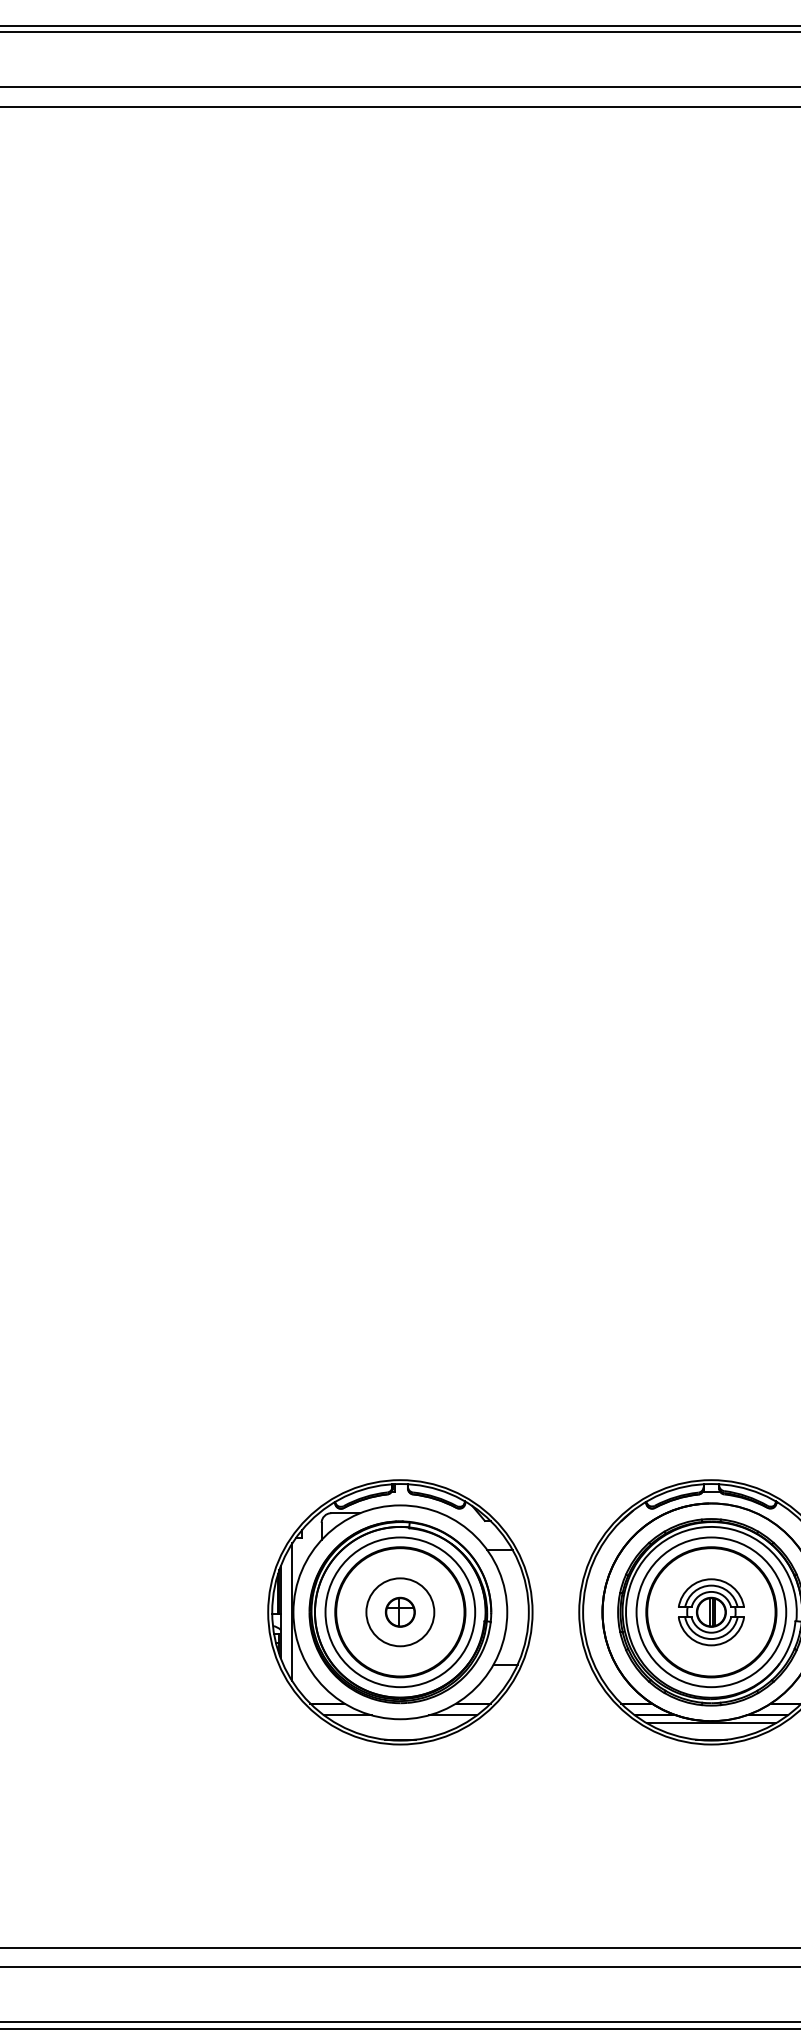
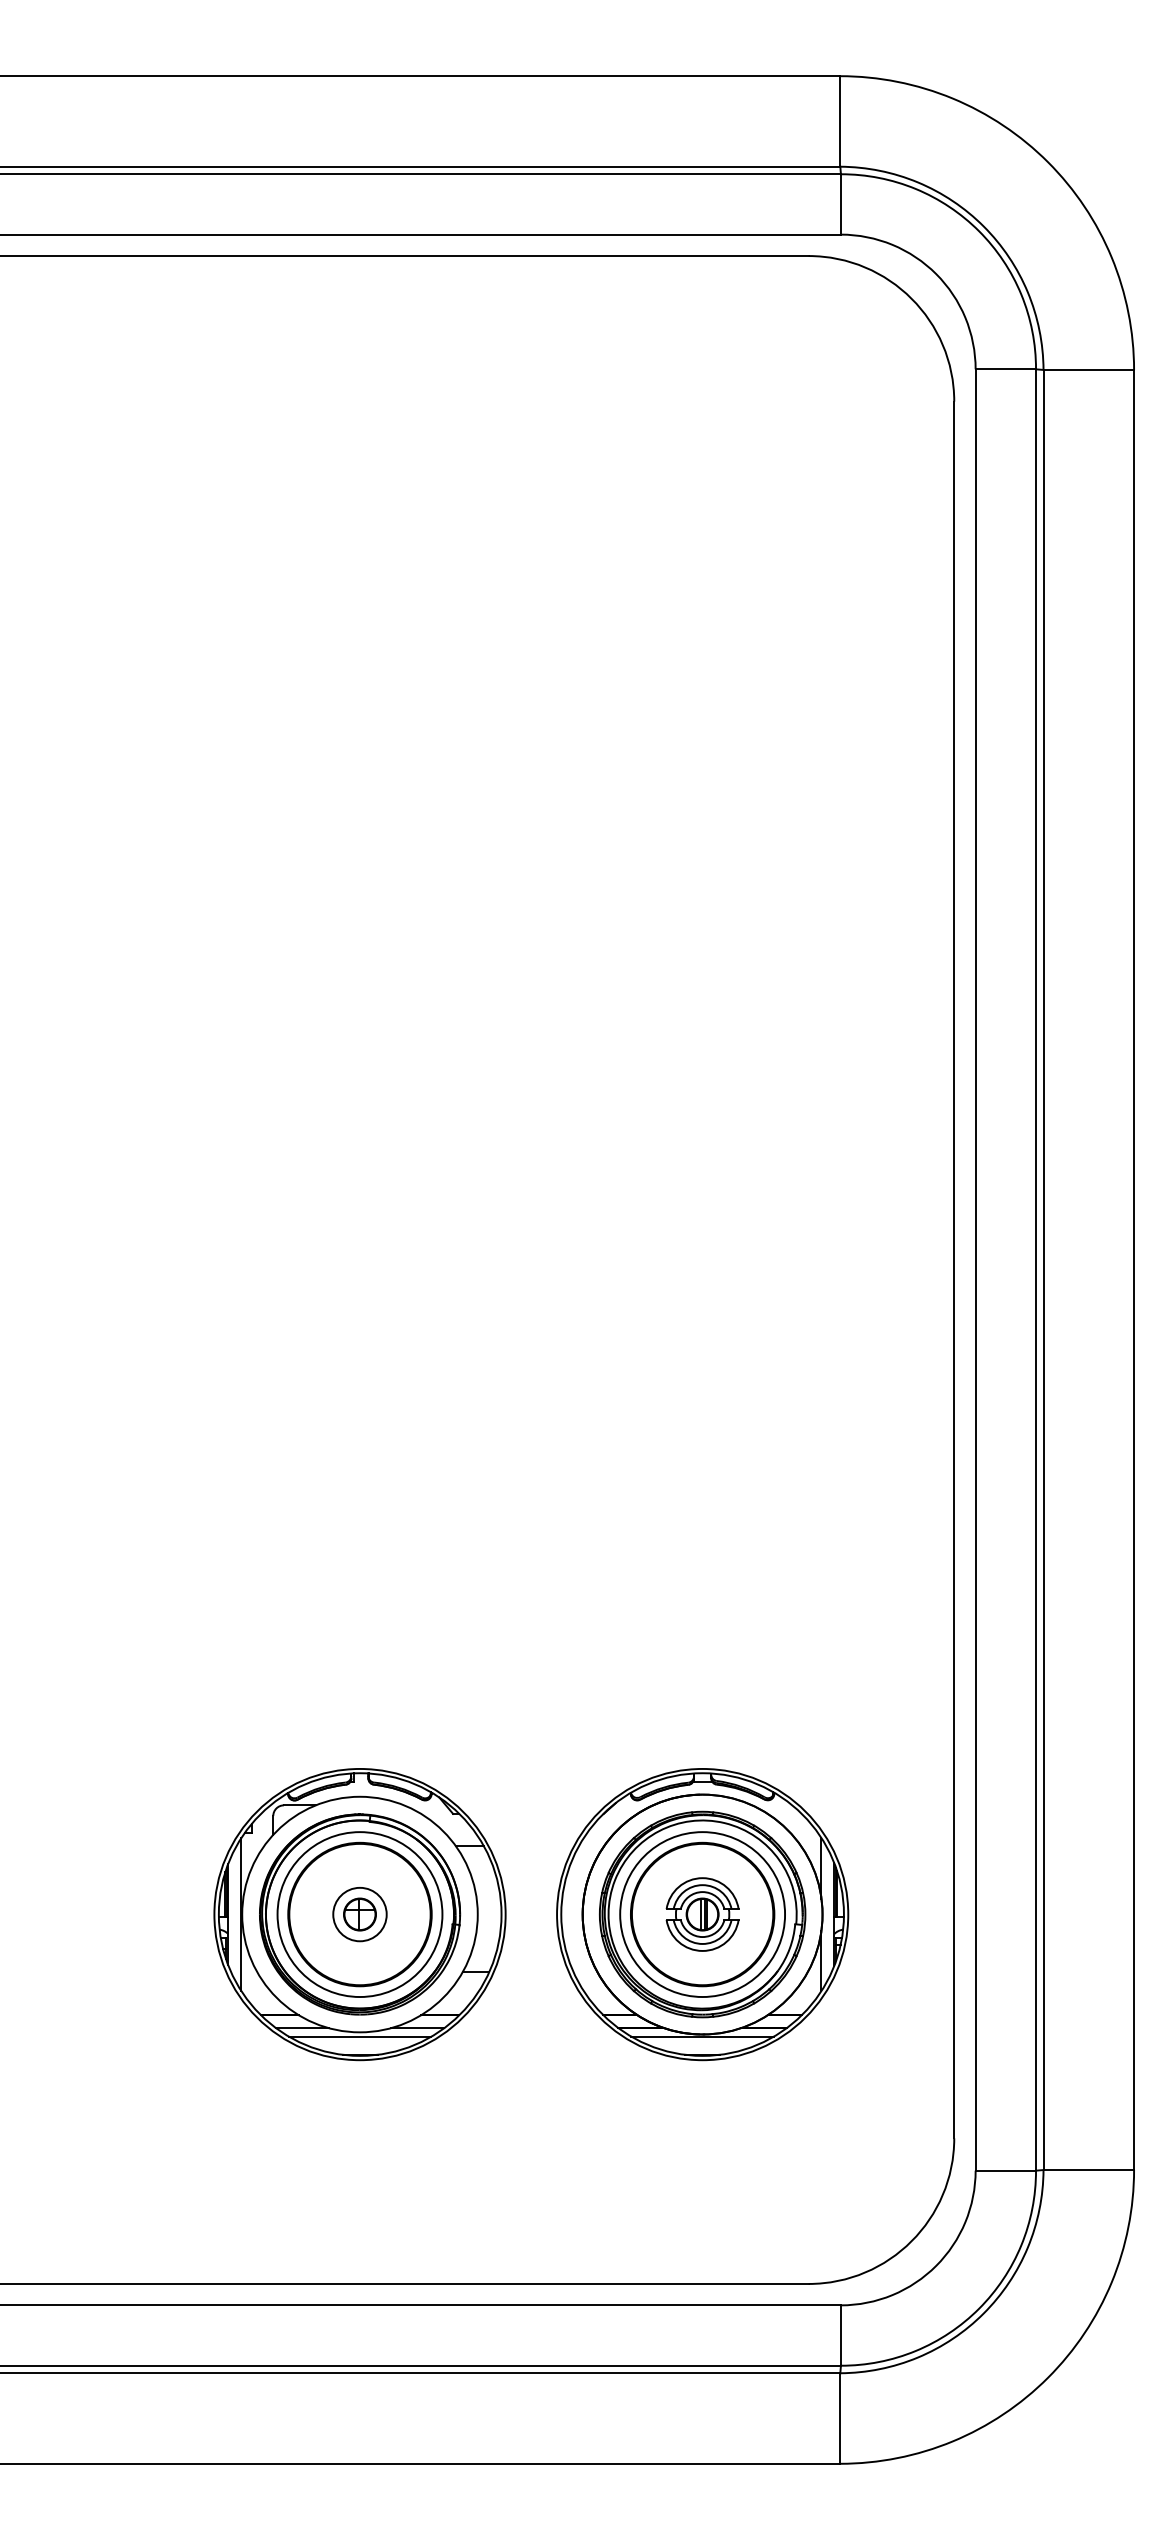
circle: (399, 1612) -> (359, 1914), size x0.71
line: (399, 1723) -> (359, 2036), added

